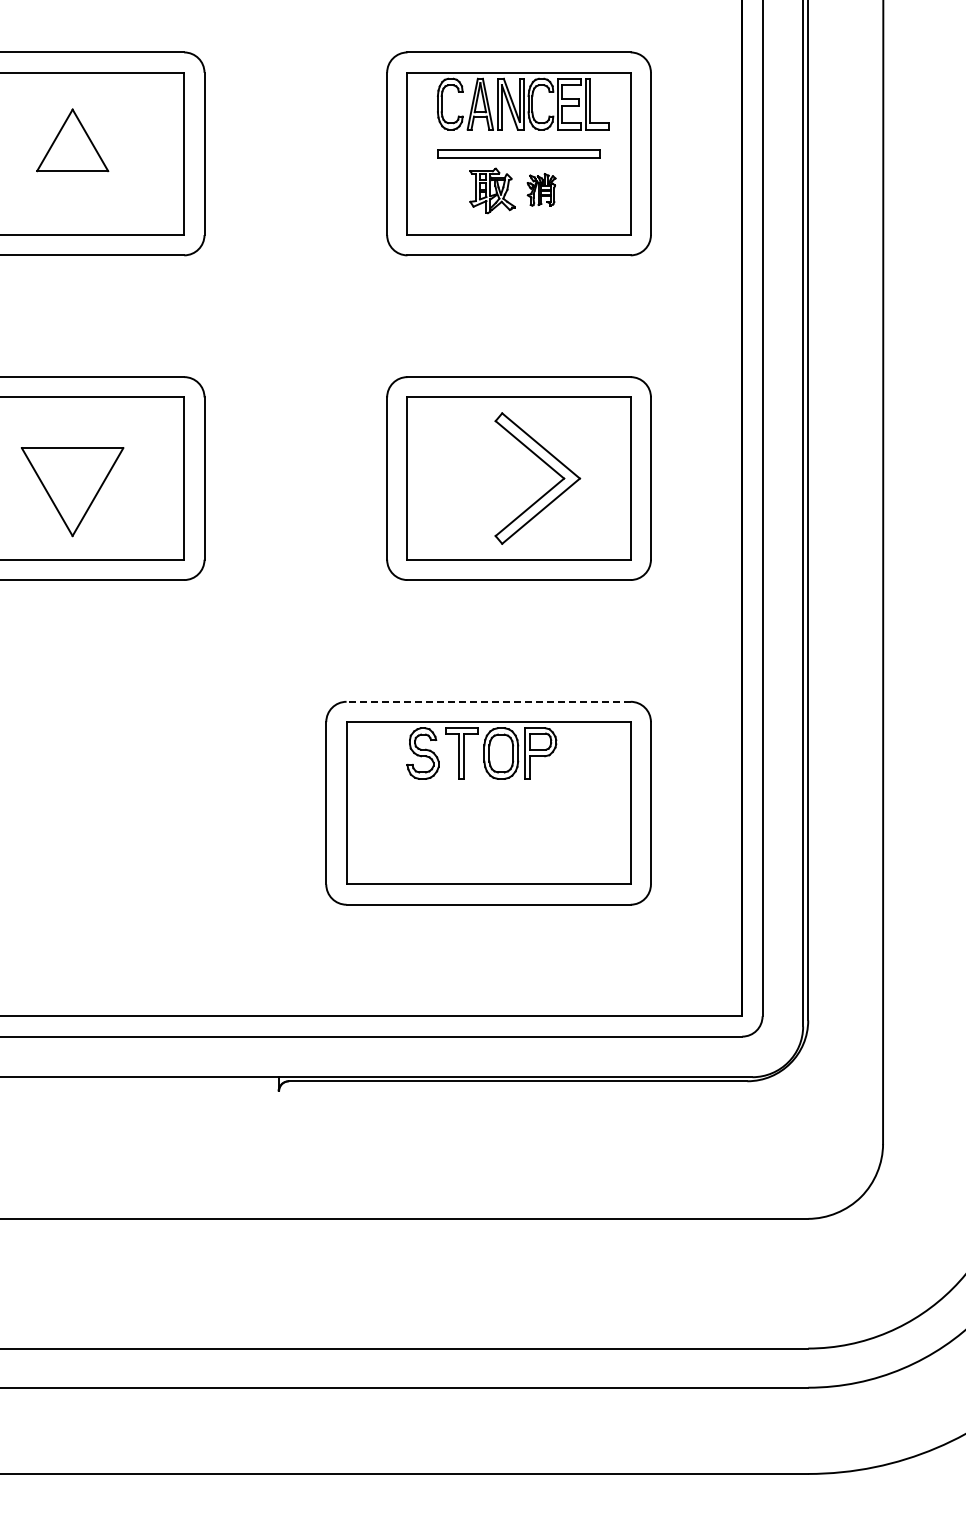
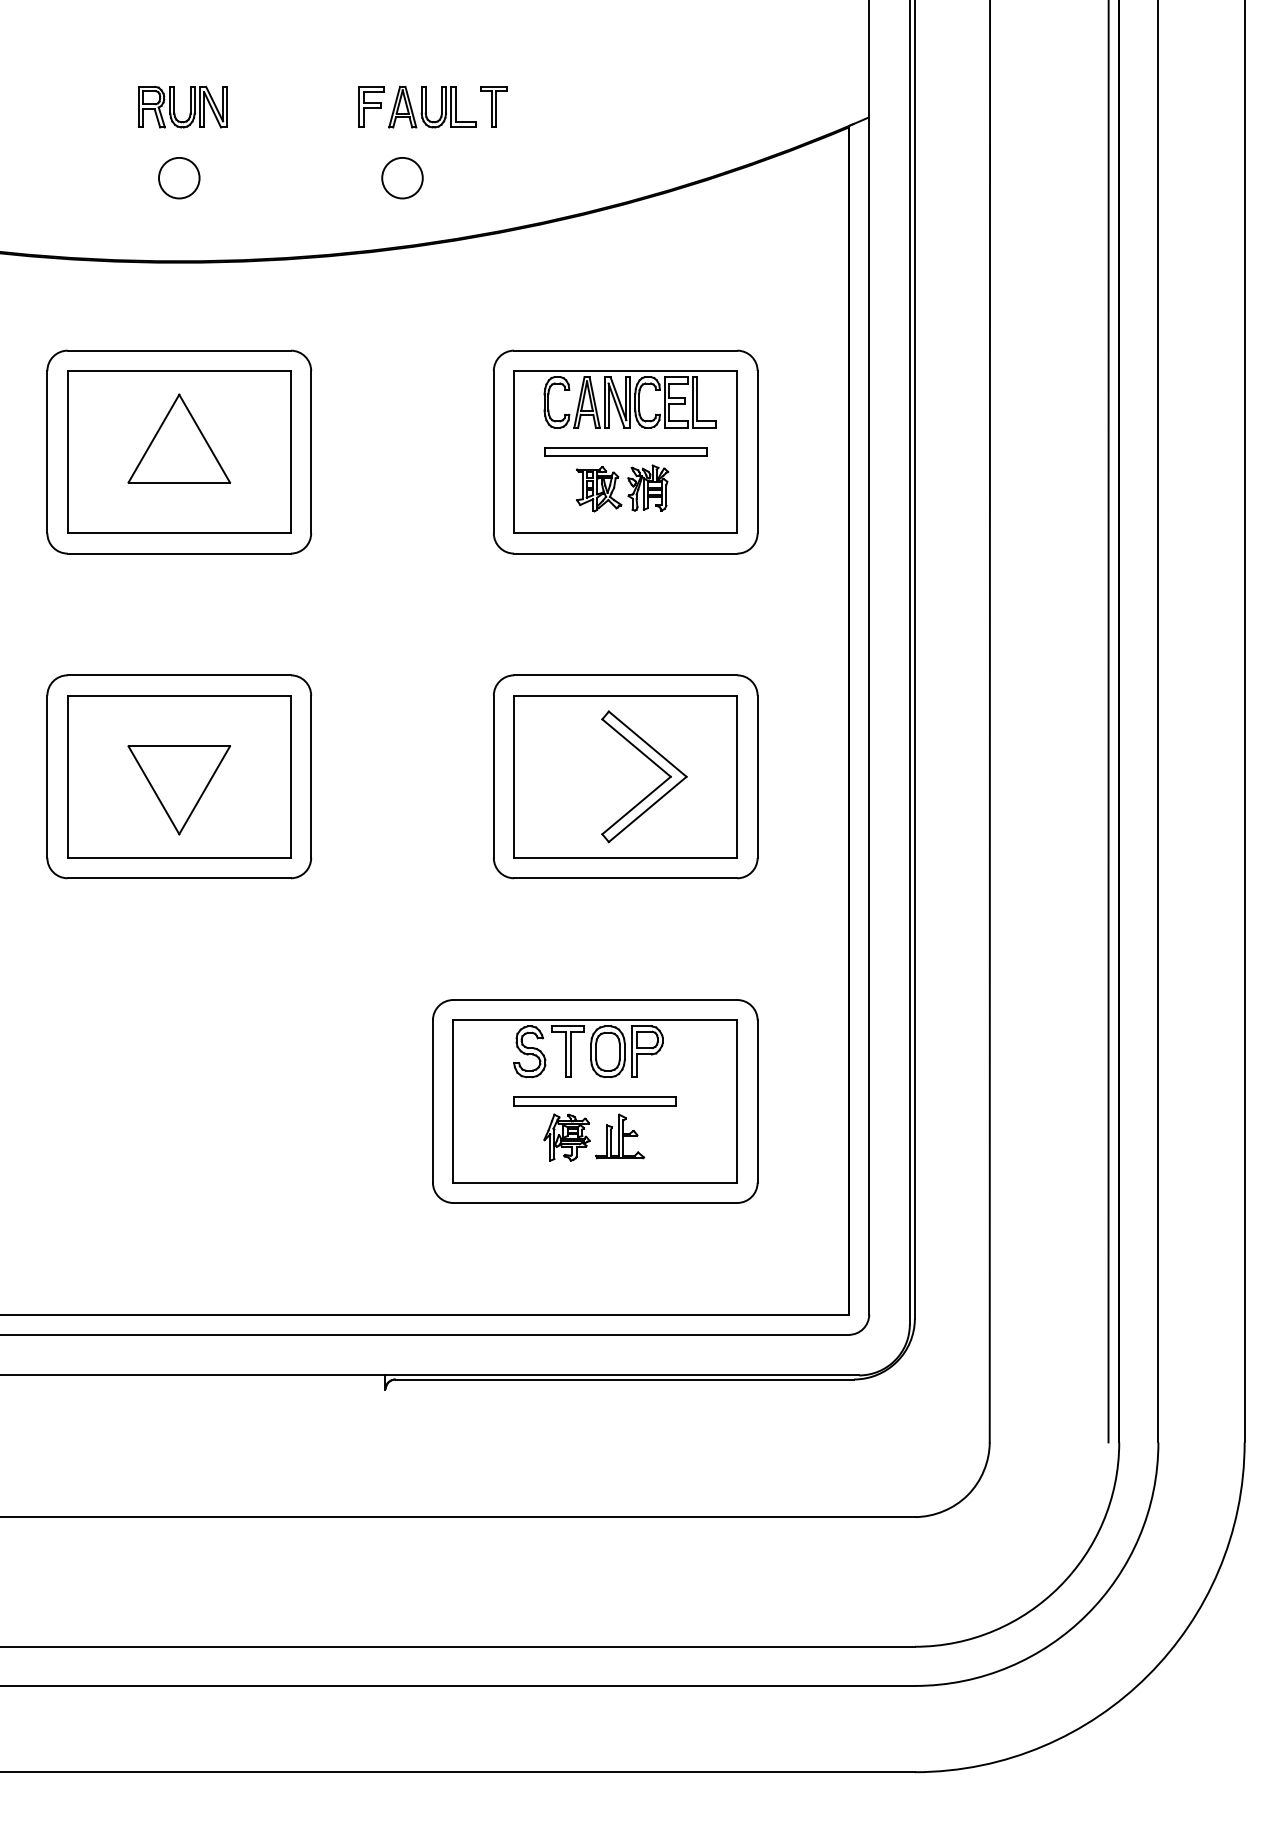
part: (72, 140) -> (179, 438), size x1.43
part: (541, 189) -> (648, 487), size x1.43
line: (487, 702) -> (594, 1000), dashed -> solid
part: (482, 826) -> (589, 1124), added

